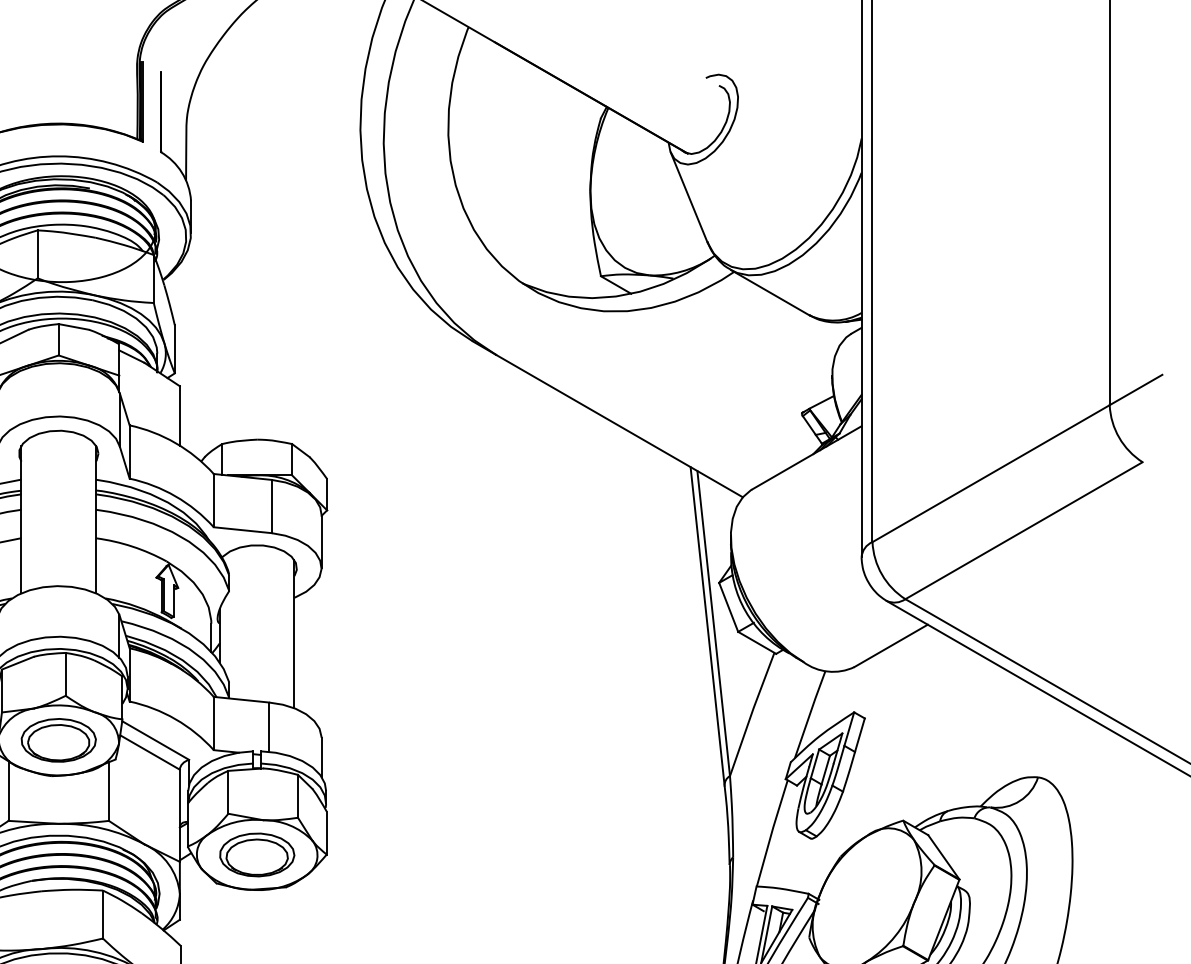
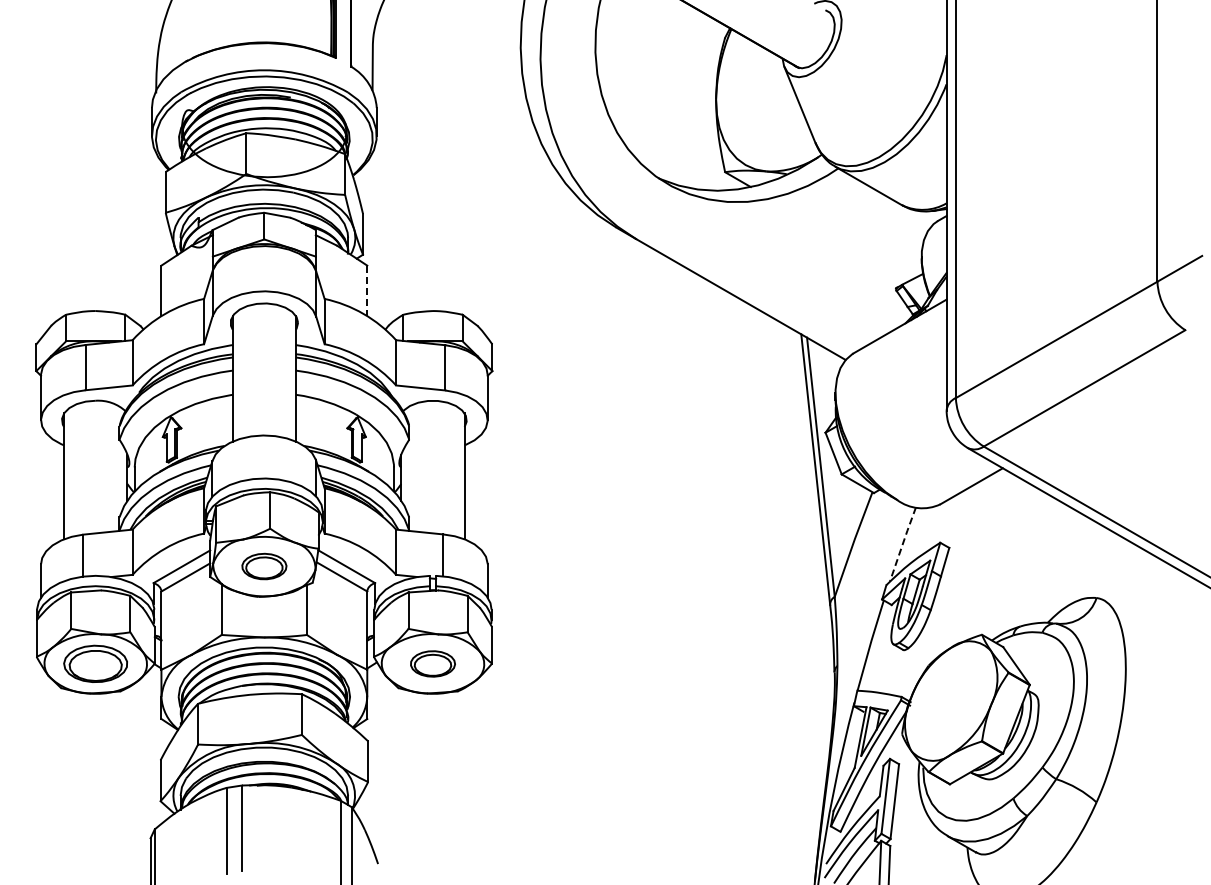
line: (180, 416) -> (367, 291), solid -> dashed
line: (809, 714) -> (902, 544), solid -> dashed
part: (58, 740) -> (264, 566), size x0.7
part: (256, 854) -> (432, 663), size x0.7

